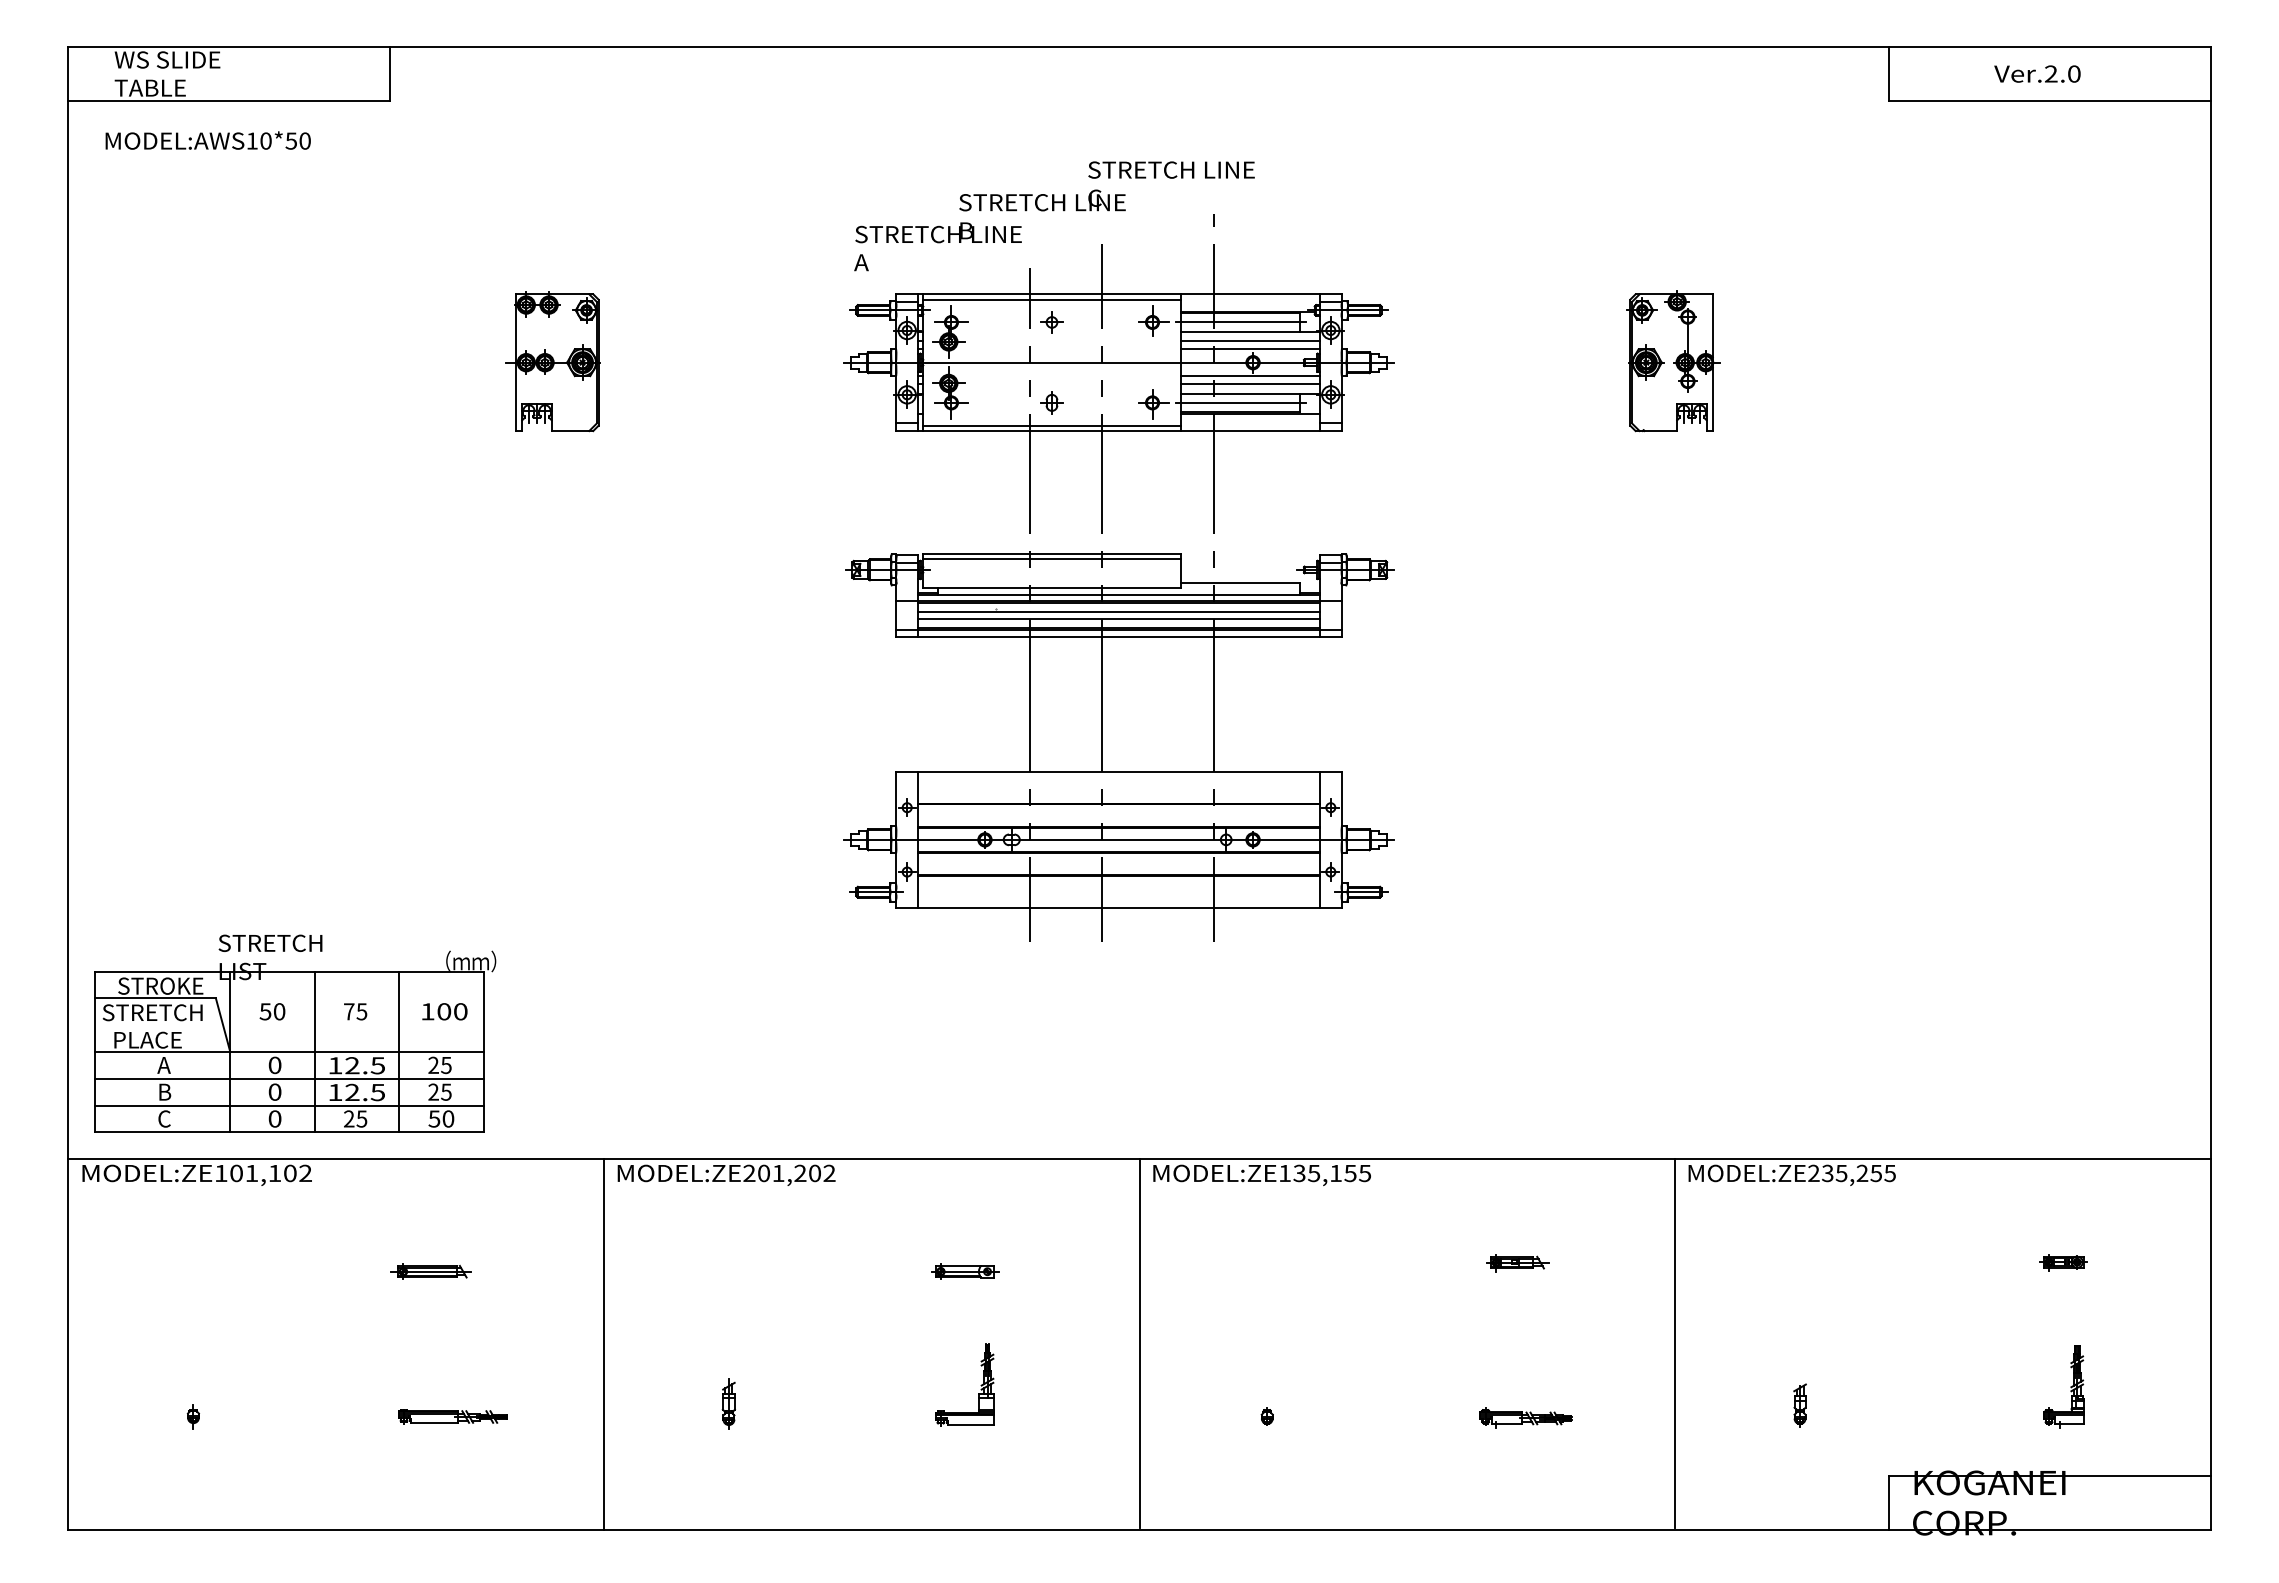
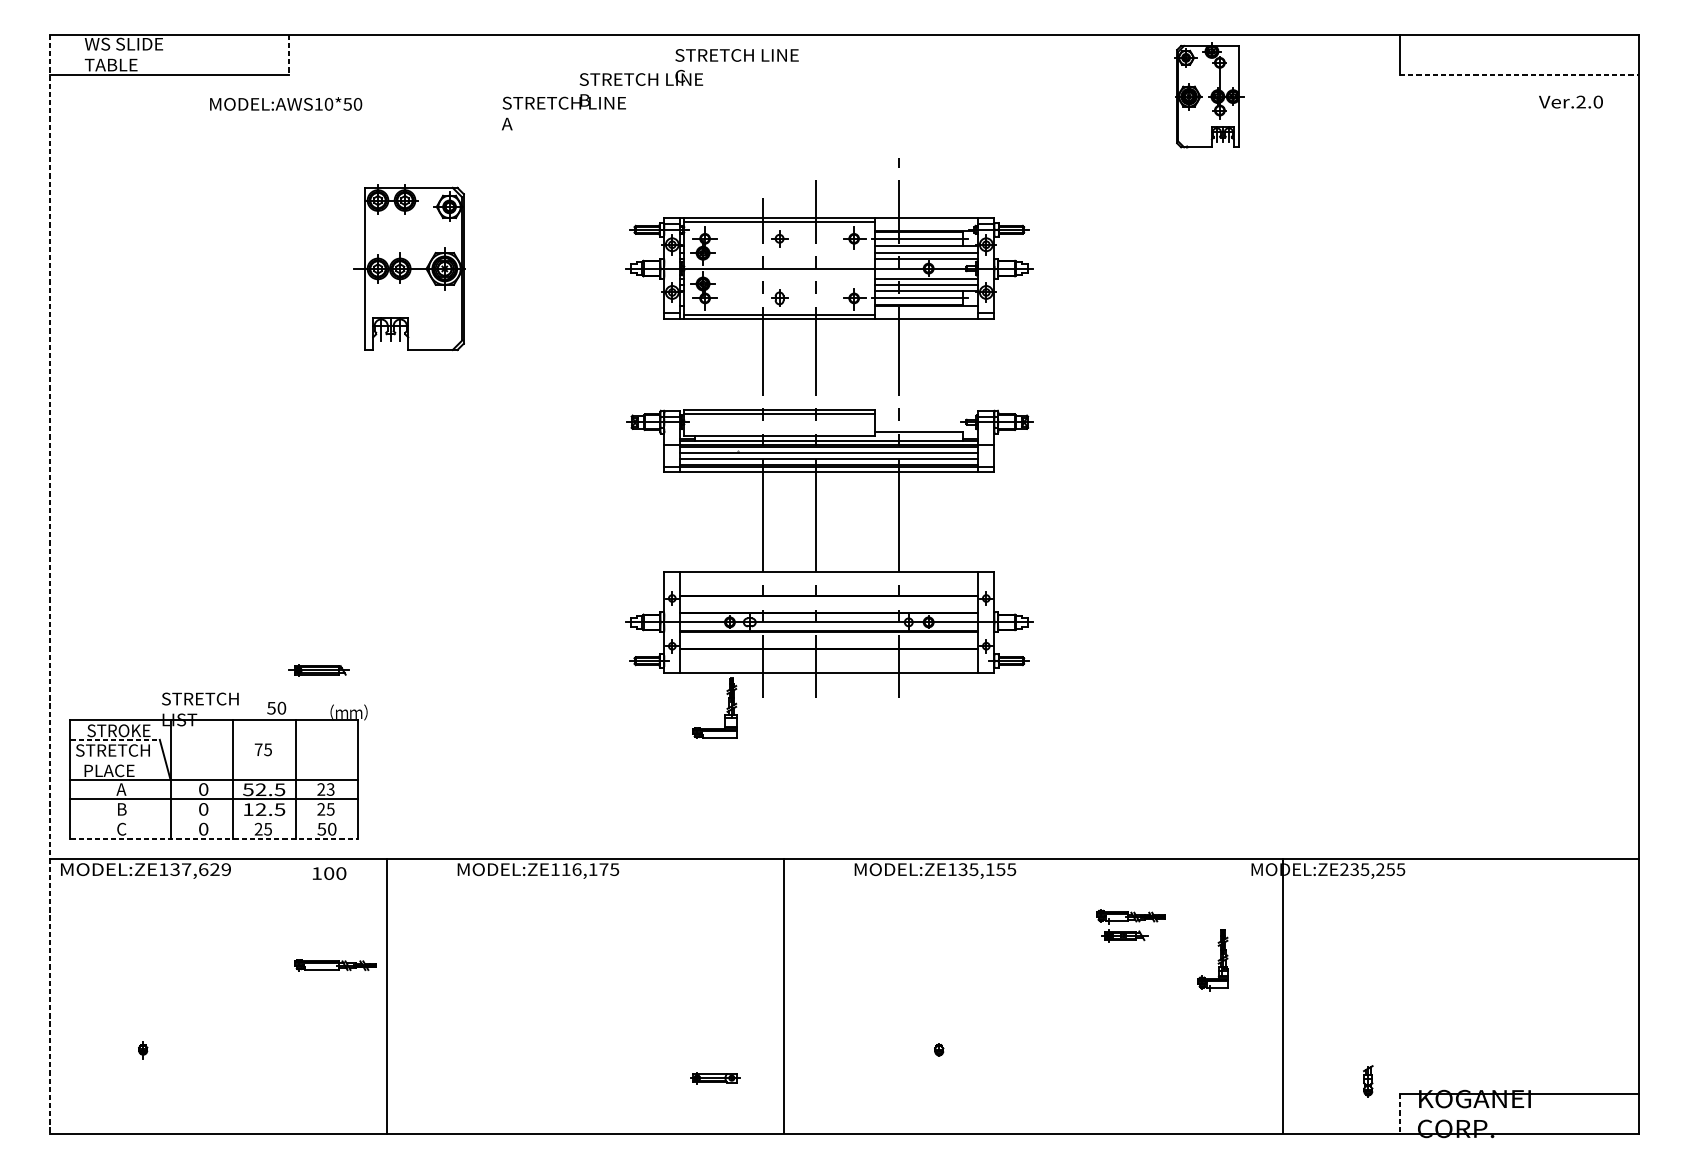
text: (2037, 73) -> (1570, 101), moved
line: (390, 74) -> (289, 54), solid -> dashed
line: (2049, 100) -> (1519, 74), solid -> dashed
text: (207, 140) -> (285, 103), moved
text: (1054, 216) -> (650, 89), moved
part: (552, 361) -> (409, 267), size x1.6
part: (1673, 361) -> (1209, 95), moved
line: (68, 789) -> (50, 585), solid -> dashed
line: (156, 998) -> (115, 739), solid -> dashed
text: (272, 1011) -> (276, 708), moved
text: (444, 1011) -> (329, 873), moved
text: (446, 1064) -> (330, 788), 25 -> 23
text: (335, 1065) -> (248, 789), 12.5 -> 52.5
line: (289, 1105) -> (214, 819), removed
line: (289, 1132) -> (214, 839), solid -> dashed
text: (270, 1173) -> (200, 869), MODEL:ZE101,102 -> MODEL:ZE137,629
text: (789, 1173) -> (585, 869), MODEL:ZE201,202 -> MODEL:ZE116,175
part: (2063, 1262) -> (1529, 935), removed
part: (430, 1271) -> (318, 670), moved
part: (965, 1271) -> (715, 1077), moved
line: (1139, 1343) -> (783, 995), moved
line: (1675, 1343) -> (1283, 995), moved
line: (603, 1344) -> (386, 996), moved
part: (980, 1385) -> (726, 708), moved
part: (2070, 1386) -> (1218, 960), moved
part: (728, 1403) -> (539, 1040), removed
part: (1799, 1405) -> (1367, 1081), moved
part: (452, 1416) -> (335, 965), moved
part: (1525, 1417) -> (1130, 916), moved
line: (1888, 1503) -> (1399, 1114), solid -> dashed

